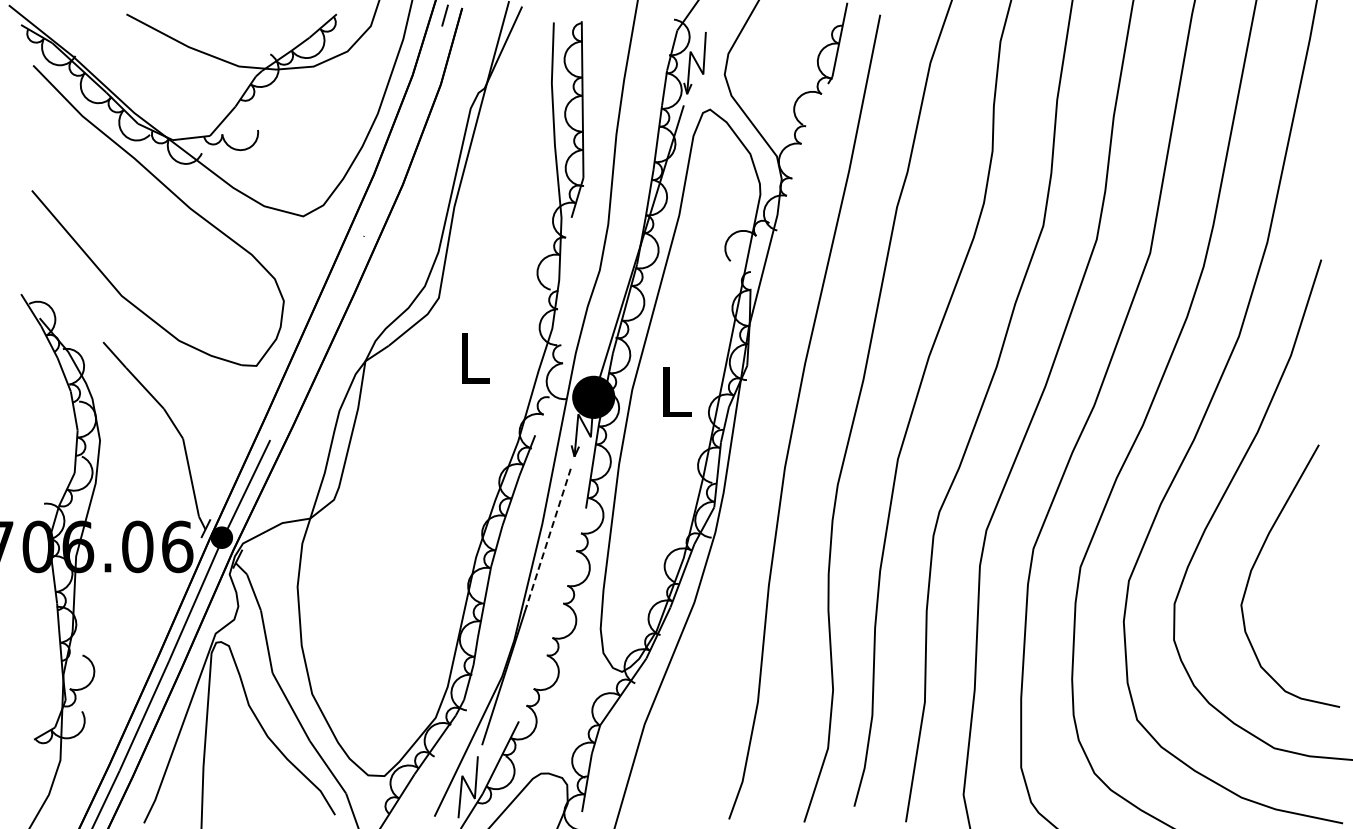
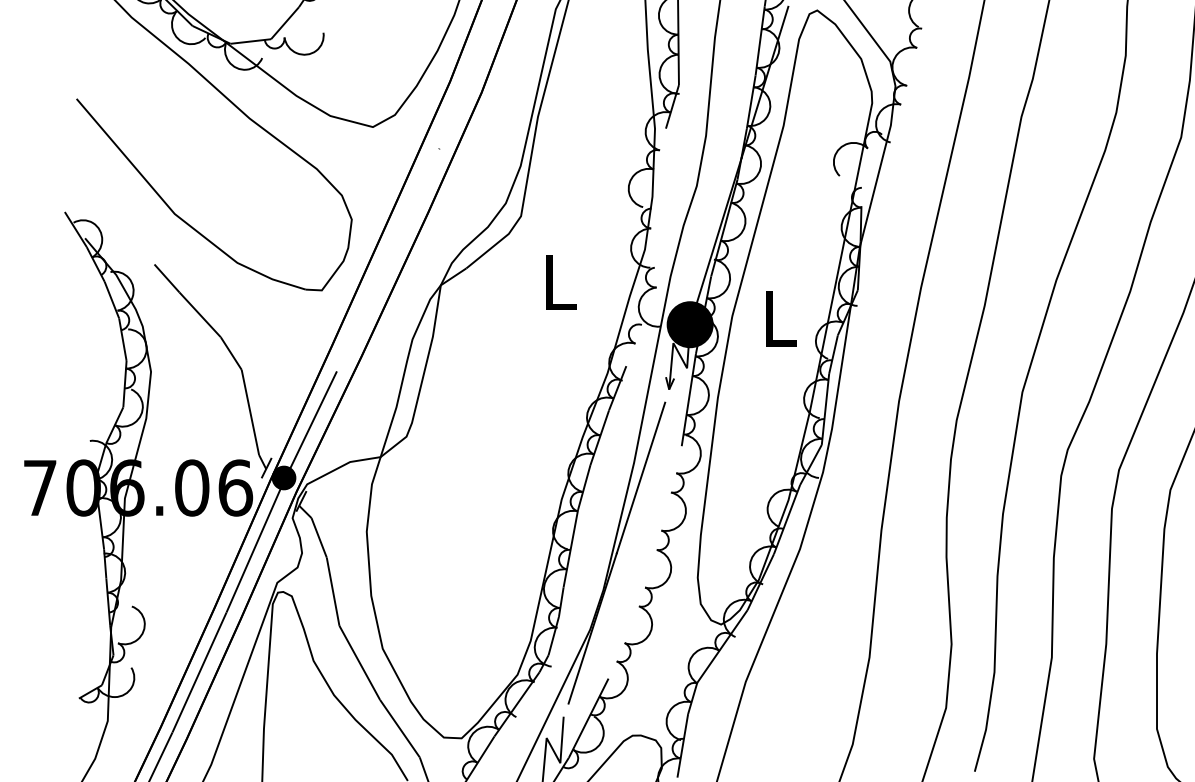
line: (548, 538) -> (640, 478), dashed -> solid

